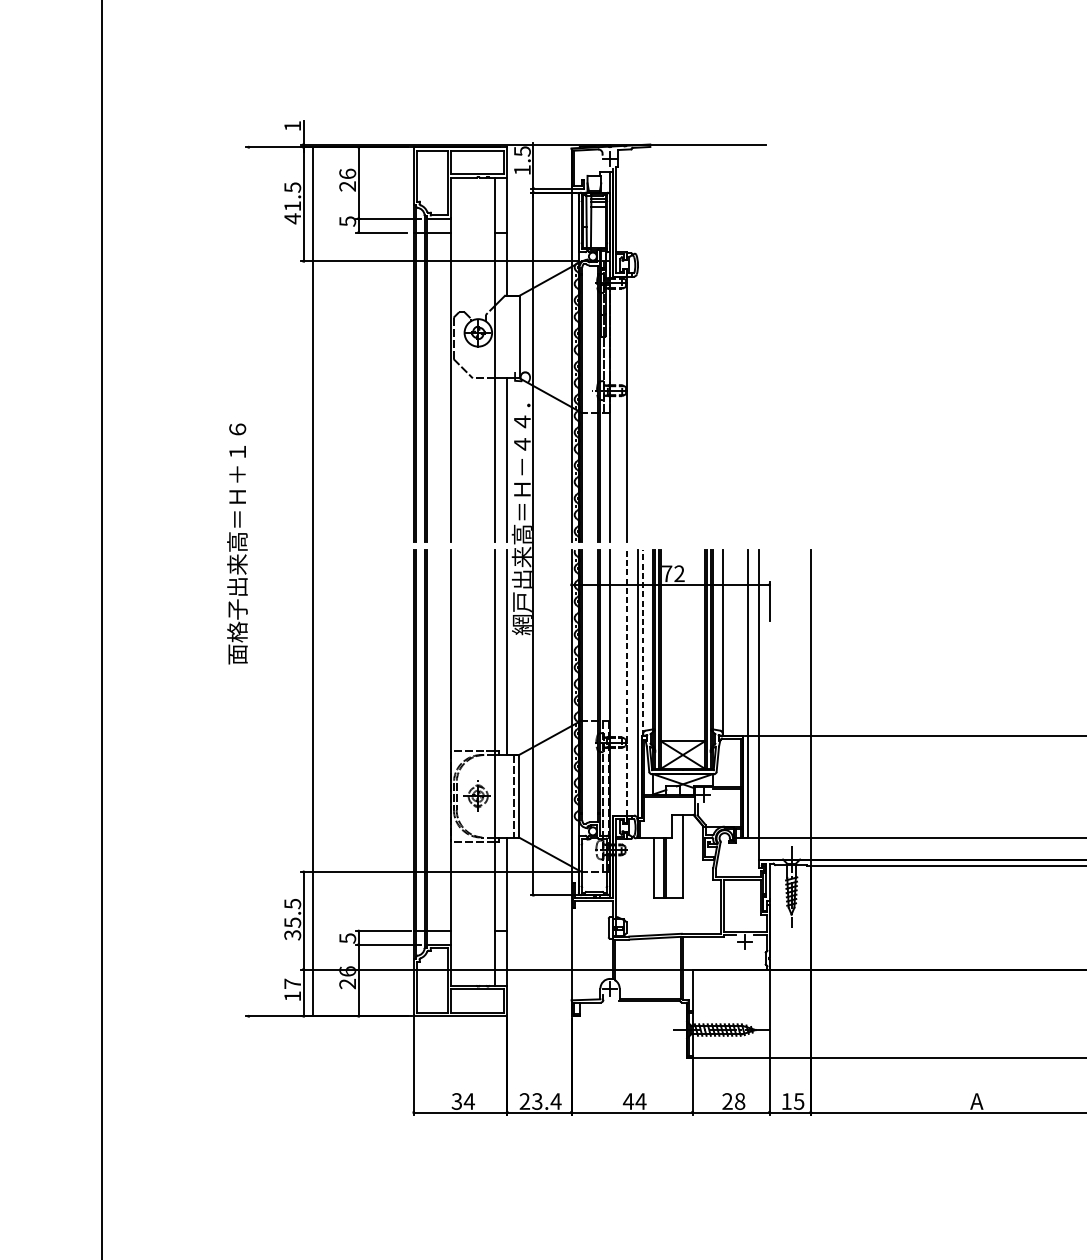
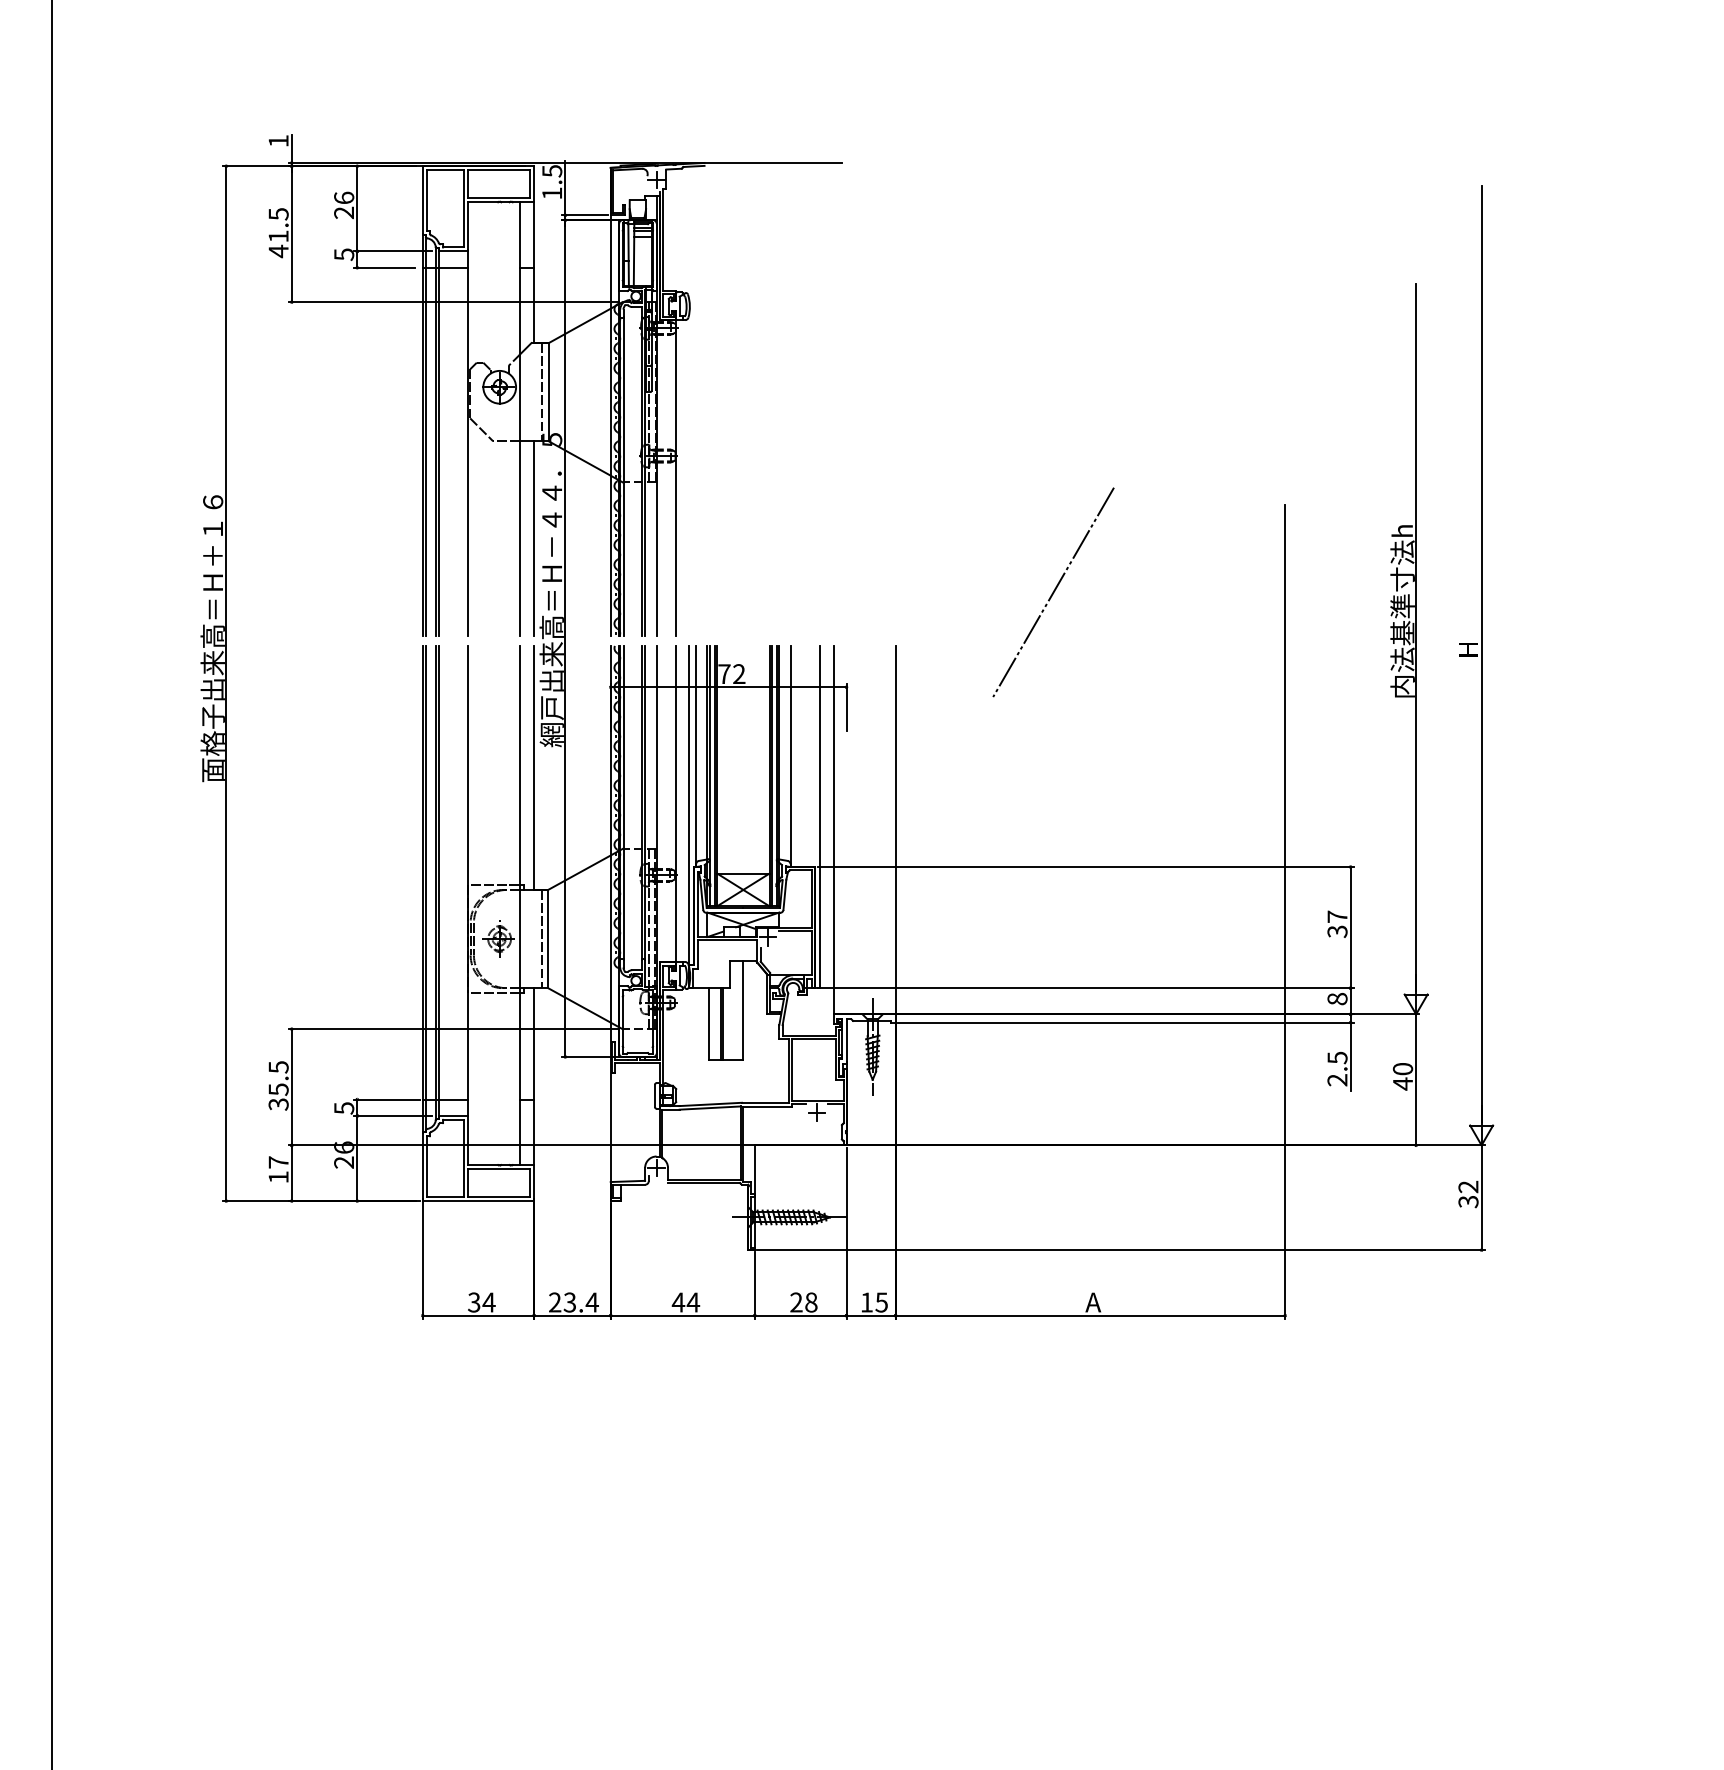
line: (514, 337) -> (542, 392), added
line: (943, 505) -> (1053, 592), added
line: (313, 581) -> (226, 683), moved
line: (643, 642) -> (696, 756), dashed -> solid
line: (626, 682) -> (676, 803), dashed -> solid

